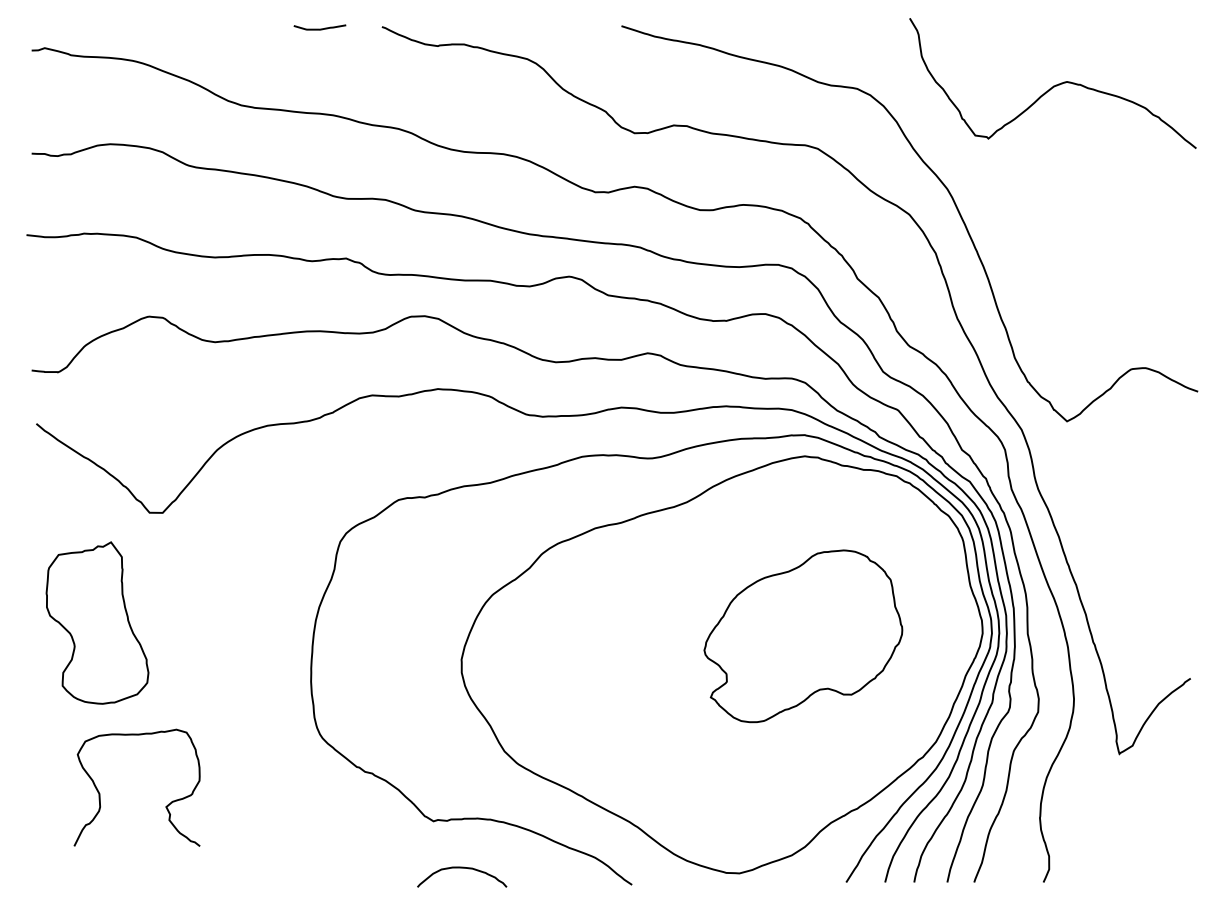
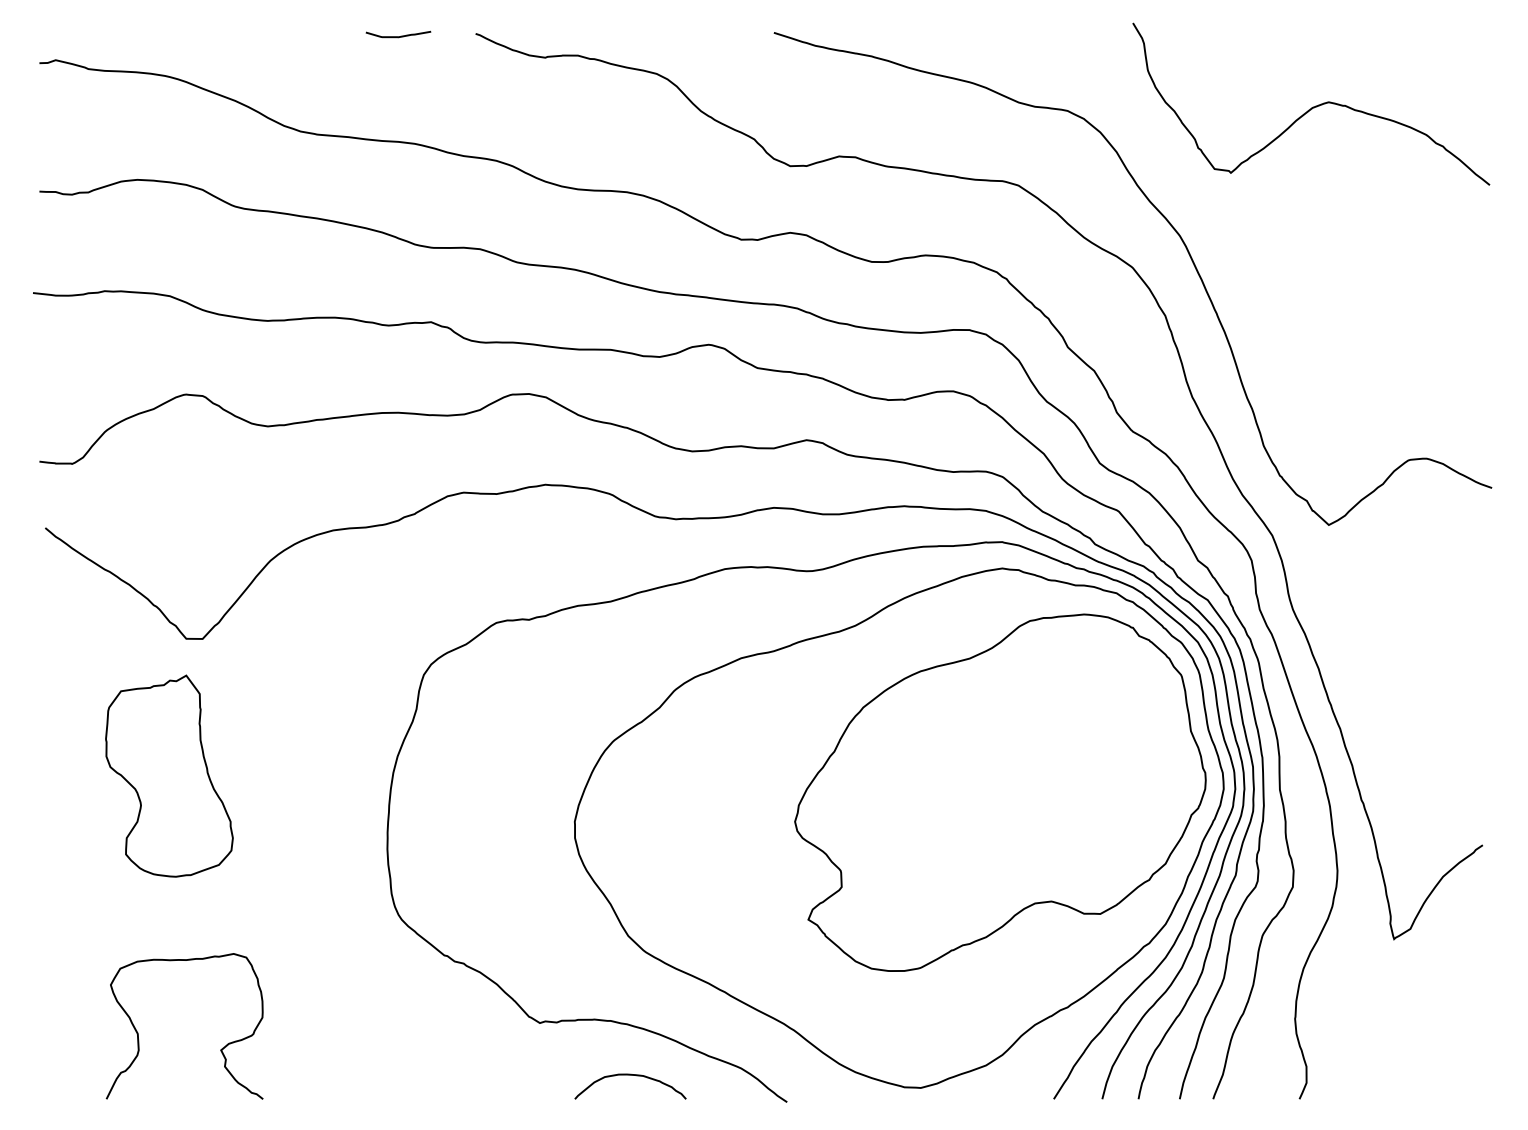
part: (97, 622) -> (169, 775), moved
part: (803, 636) -> (1000, 792), size x1.67
curve: (165, 806) -> (220, 1049), moved
curve: (462, 868) -> (630, 1075), moved

